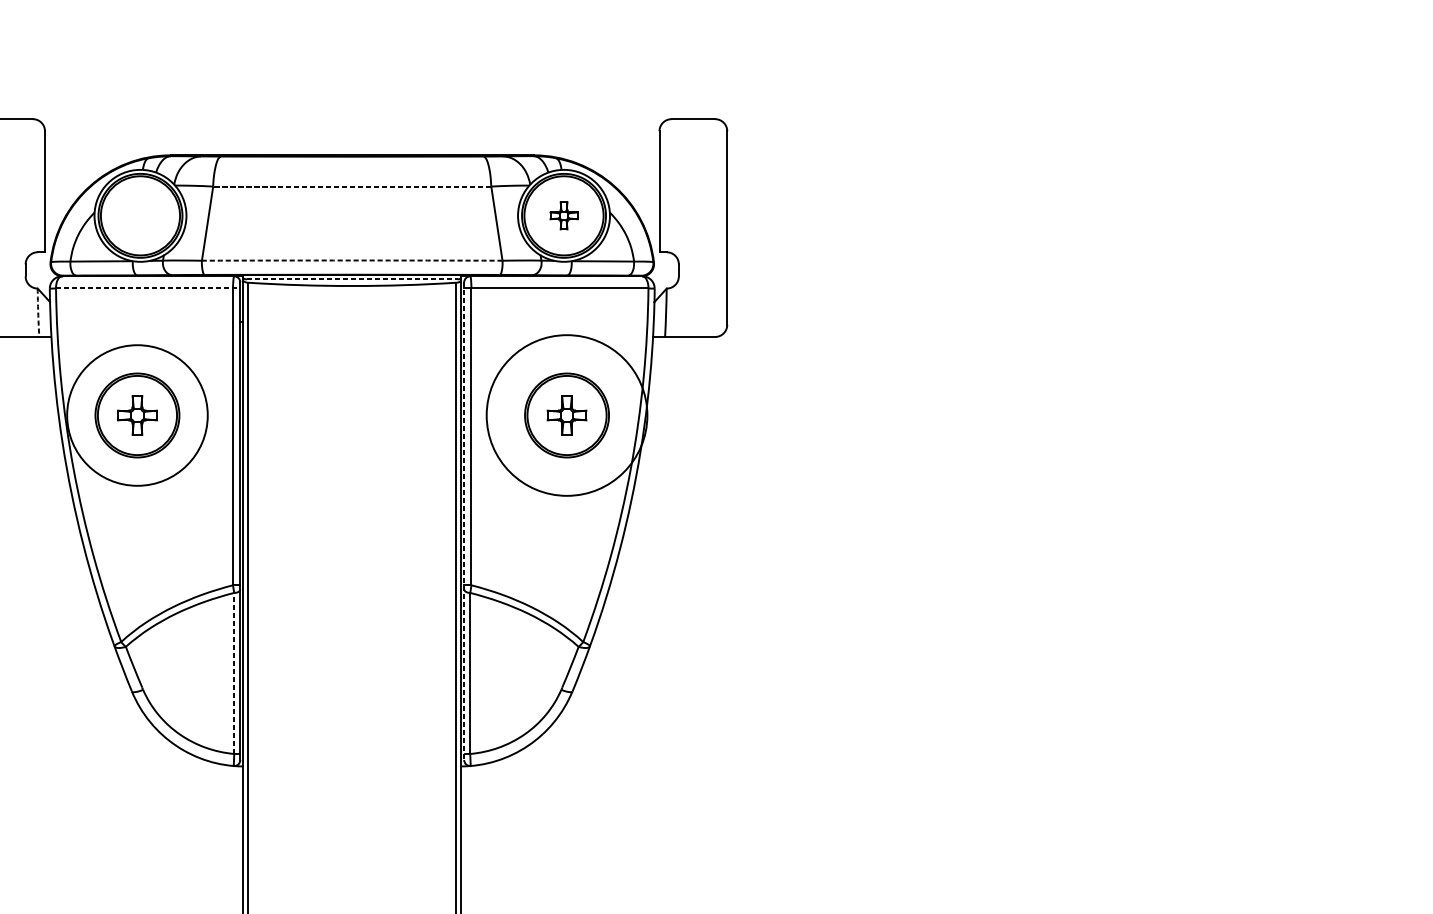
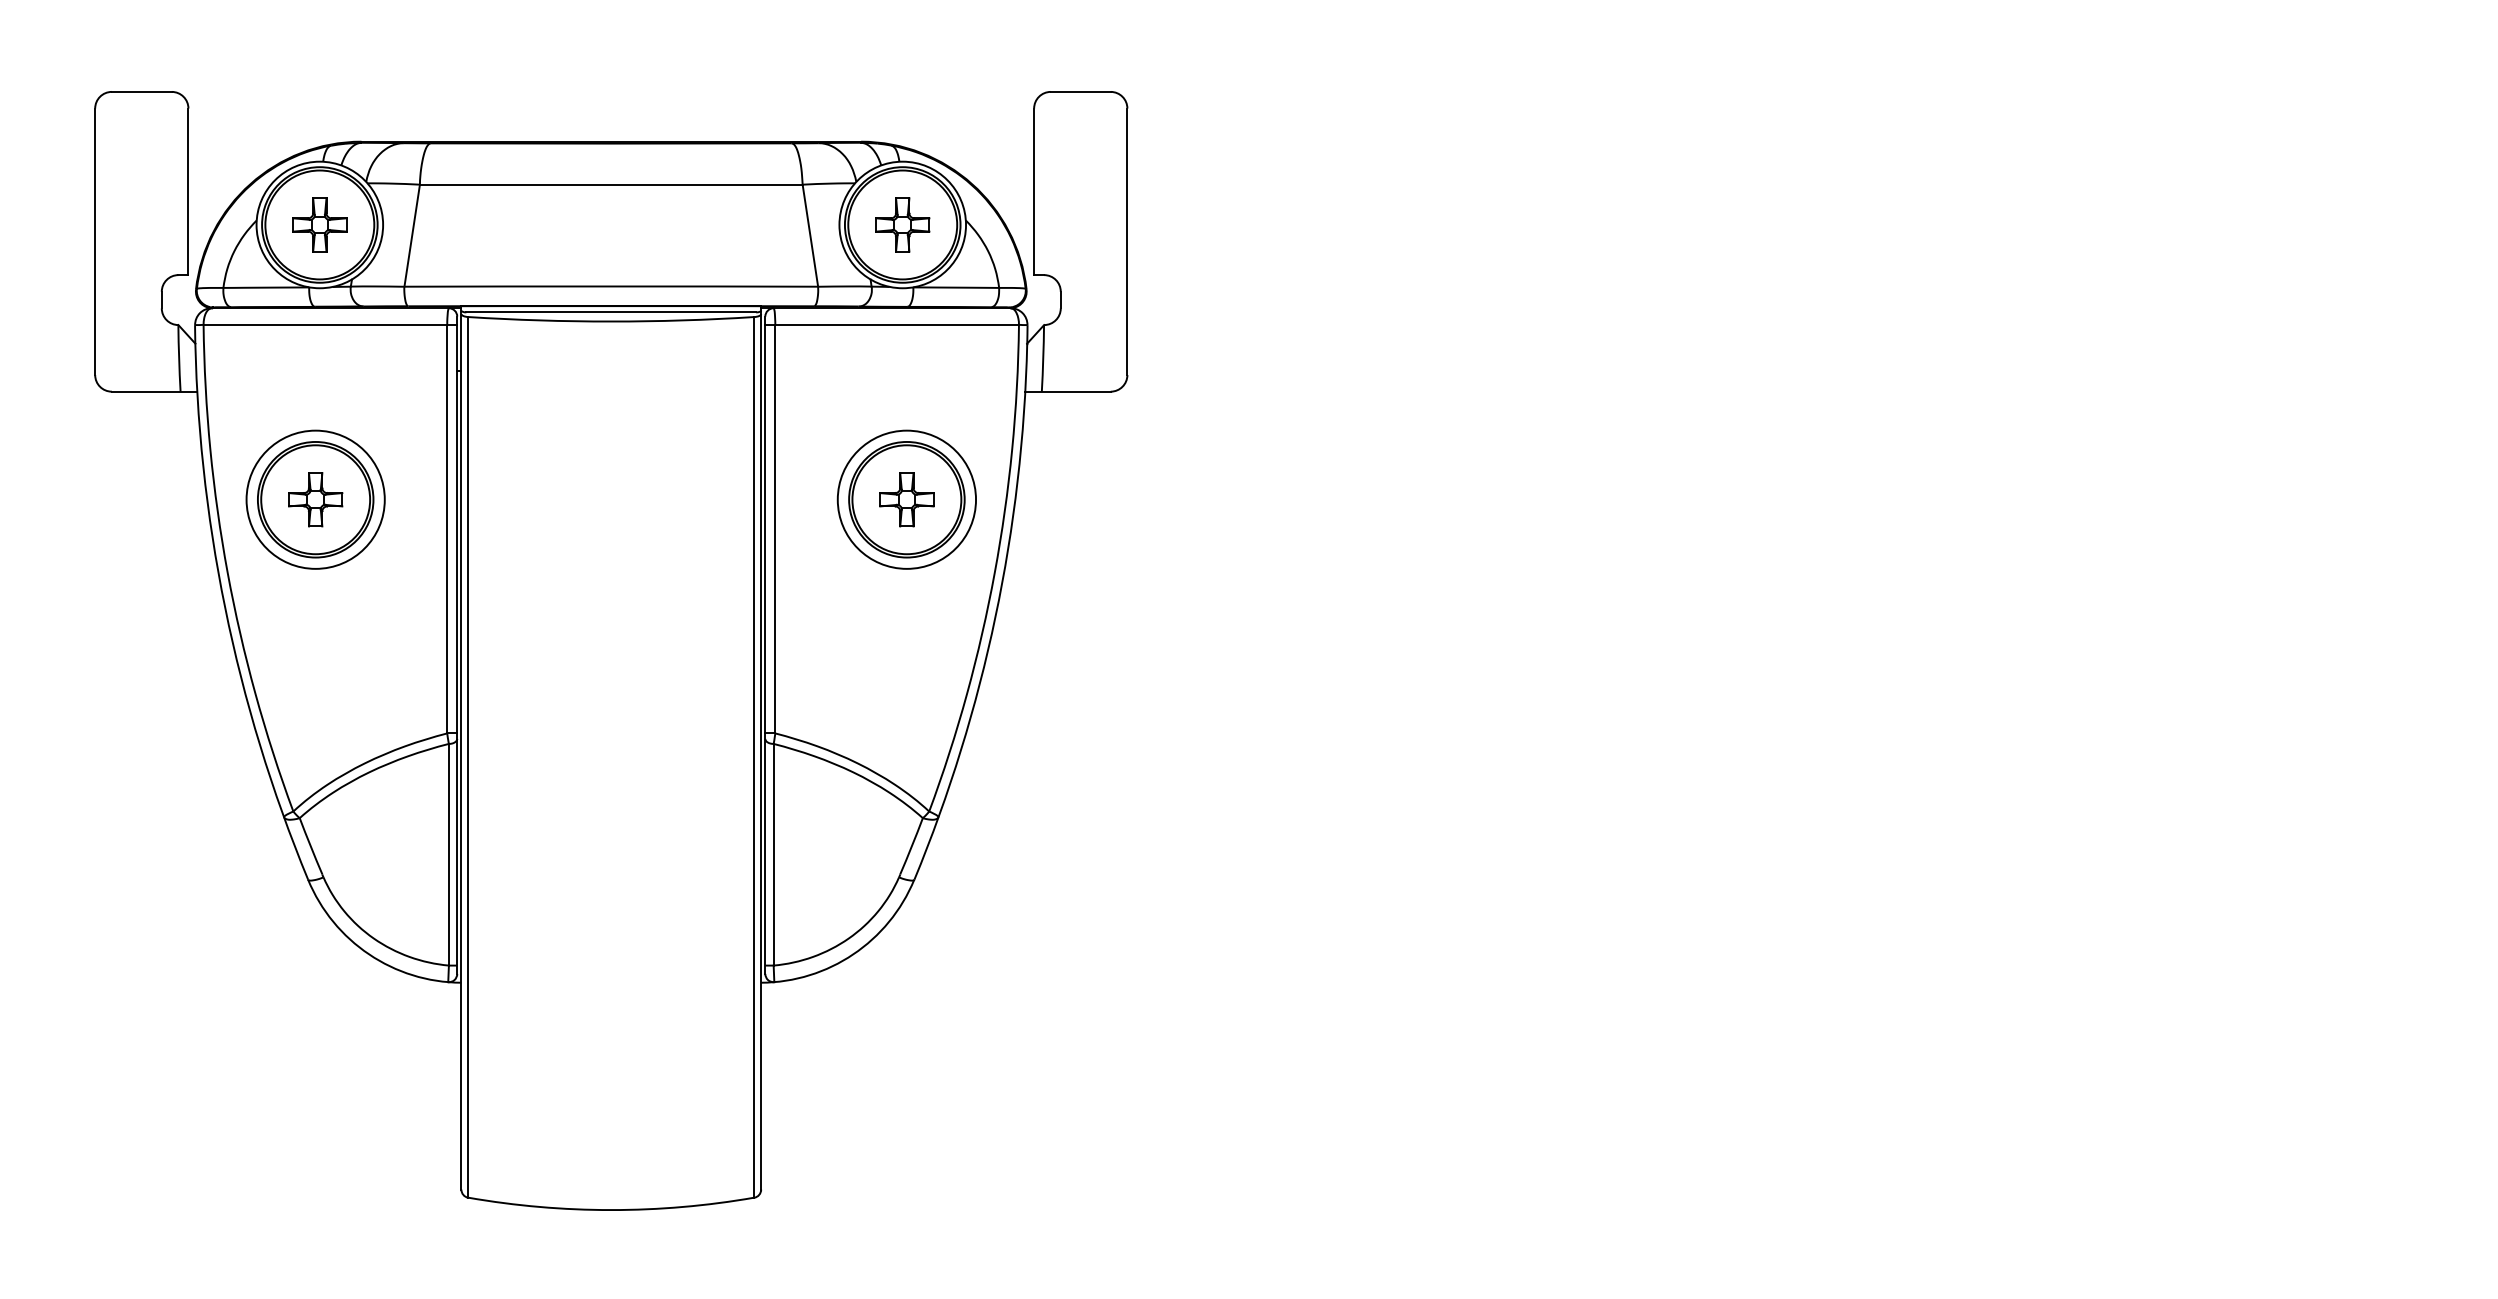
line: (351, 186) -> (610, 184), dashed -> solid
part: (140, 215) -> (319, 224), added
part: (563, 215) -> (902, 224), size x1.43
arc: (352, 260) -> (611, 286), dashed -> solid
line: (352, 279) -> (611, 312), dashed -> solid
line: (148, 288) -> (330, 324), dashed -> solid
arc: (38, 312) -> (179, 358), dashed -> solid
circle: (137, 415) -> (315, 499), size x0.71
circle: (566, 415) -> (906, 499), size x0.62
line: (464, 521) -> (765, 645), dashed -> solid
line: (233, 673) -> (448, 854), dashed -> solid

